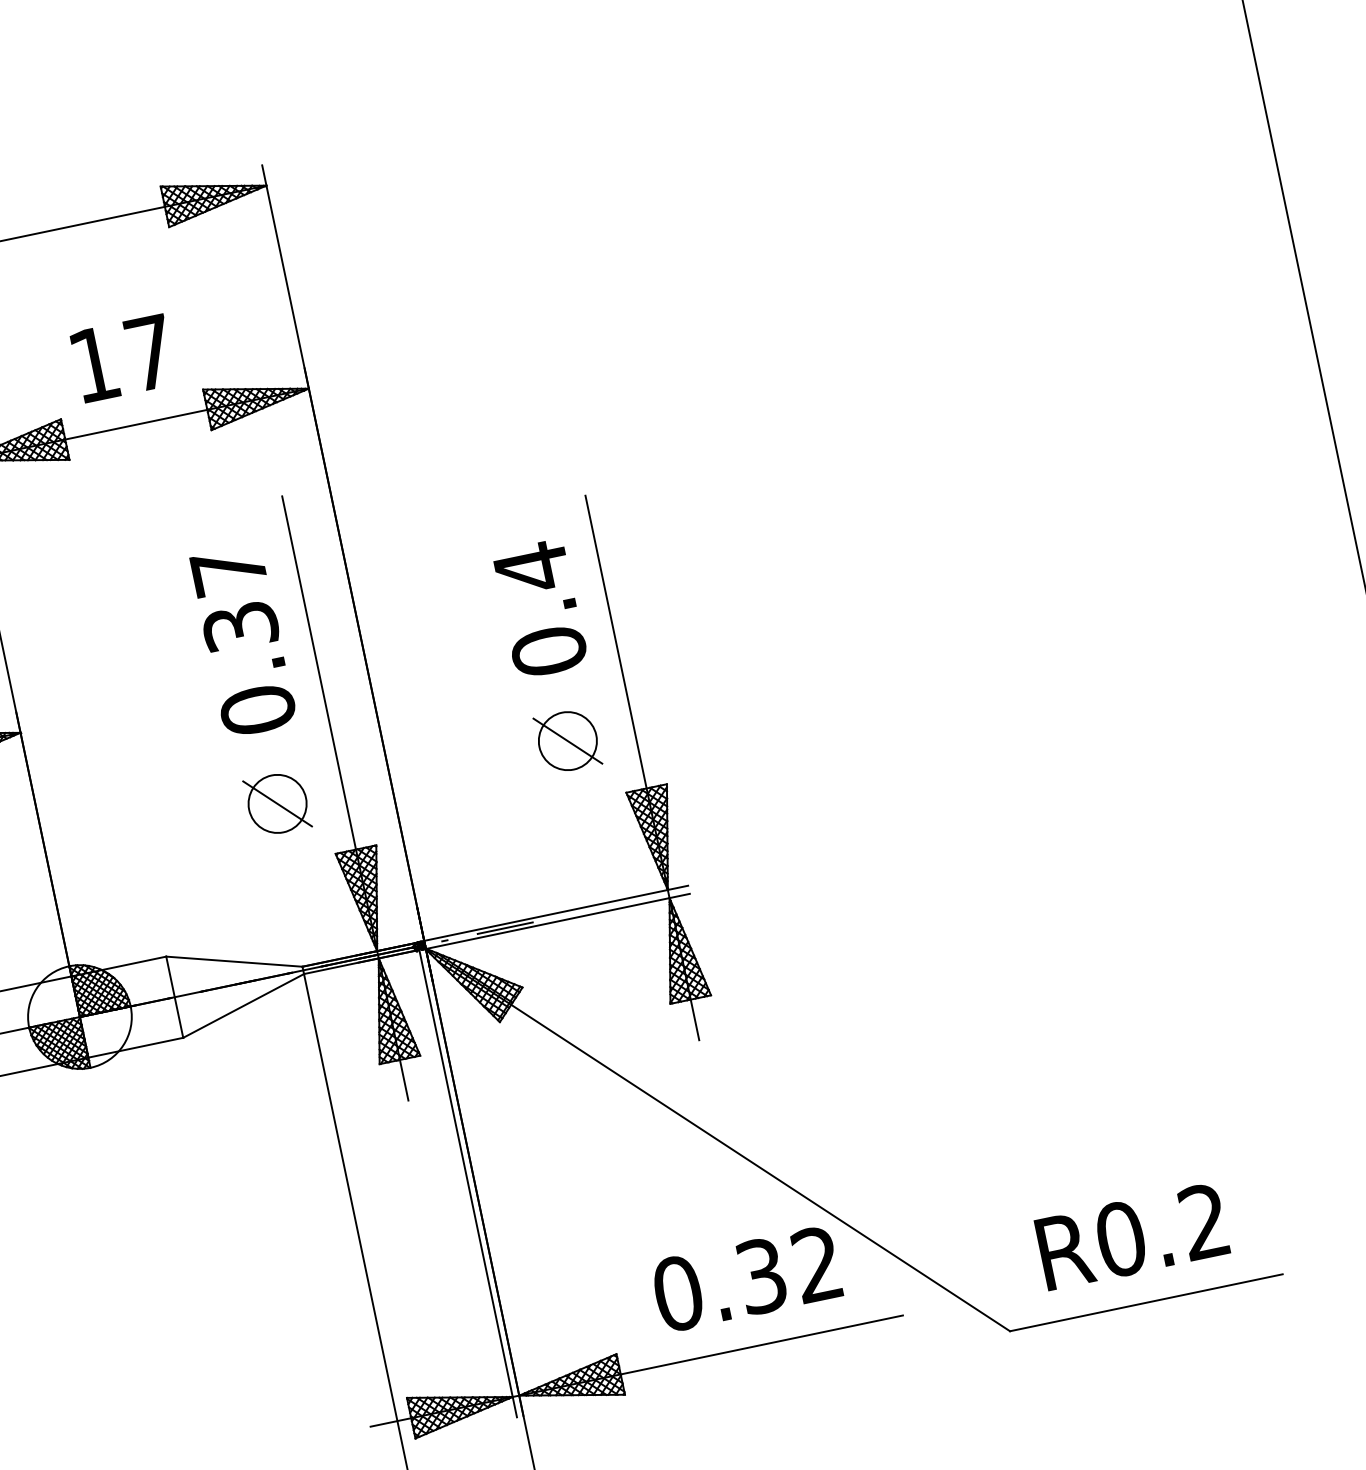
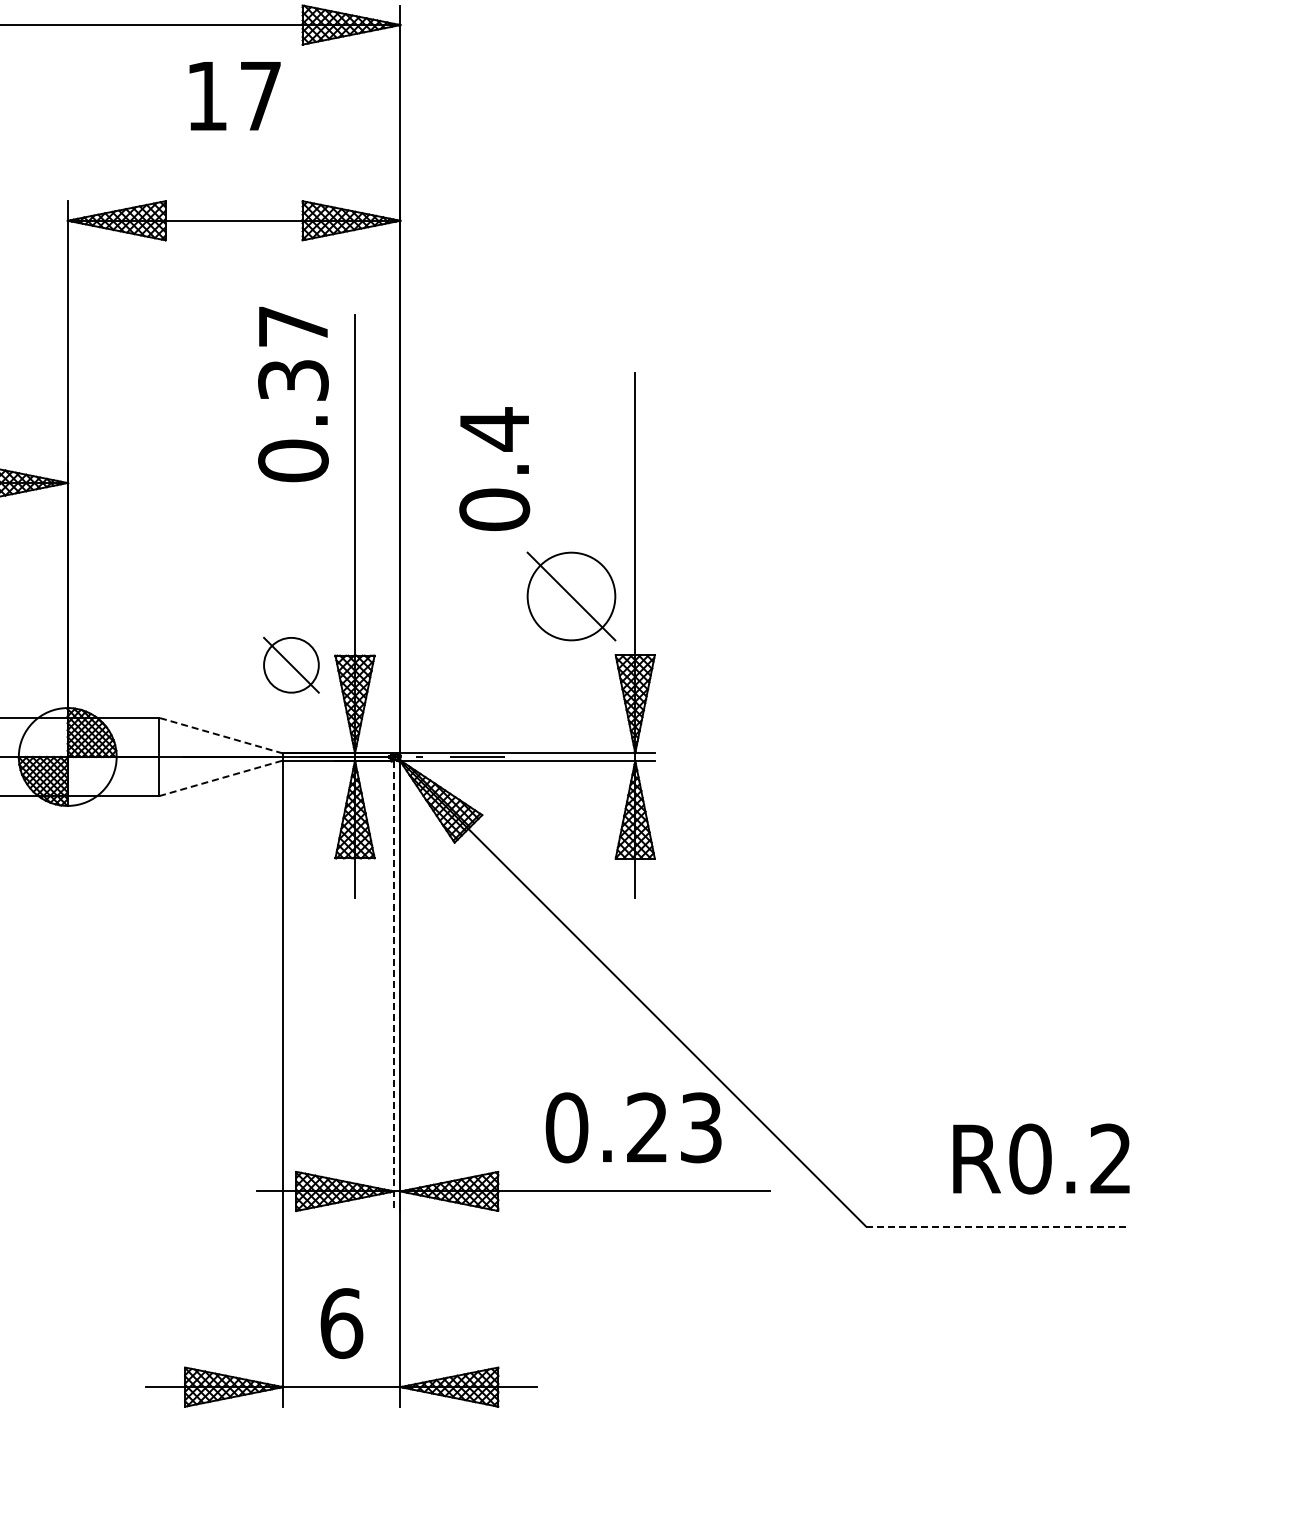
text: (123, 358) -> (234, 96), moved
text: (540, 608) -> (494, 468), moved
text: (243, 641) -> (293, 394), moved
part: (567, 740) -> (571, 595), size x1.6
part: (277, 803) -> (291, 664), moved
line: (233, 961) -> (220, 735), solid -> dashed
line: (244, 1006) -> (221, 778), solid -> dashed
line: (468, 1184) -> (394, 986), solid -> dashed
text: (1132, 1236) -> (1041, 1158), moved
text: (789, 1269) -> (674, 1127), 0.32 -> 0.23
line: (1147, 1302) -> (998, 1226), solid -> dashed

